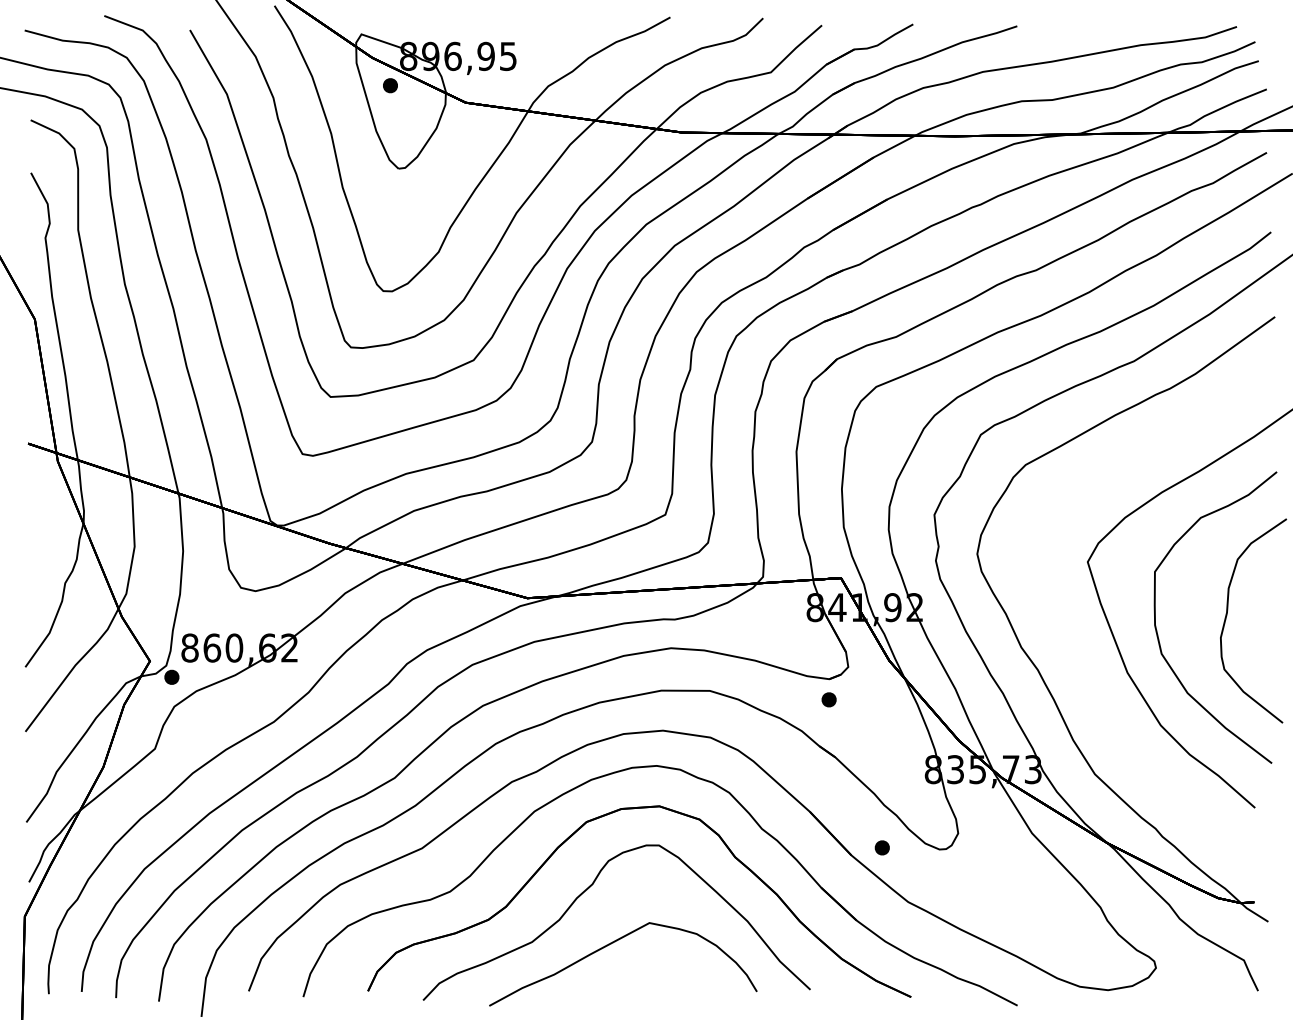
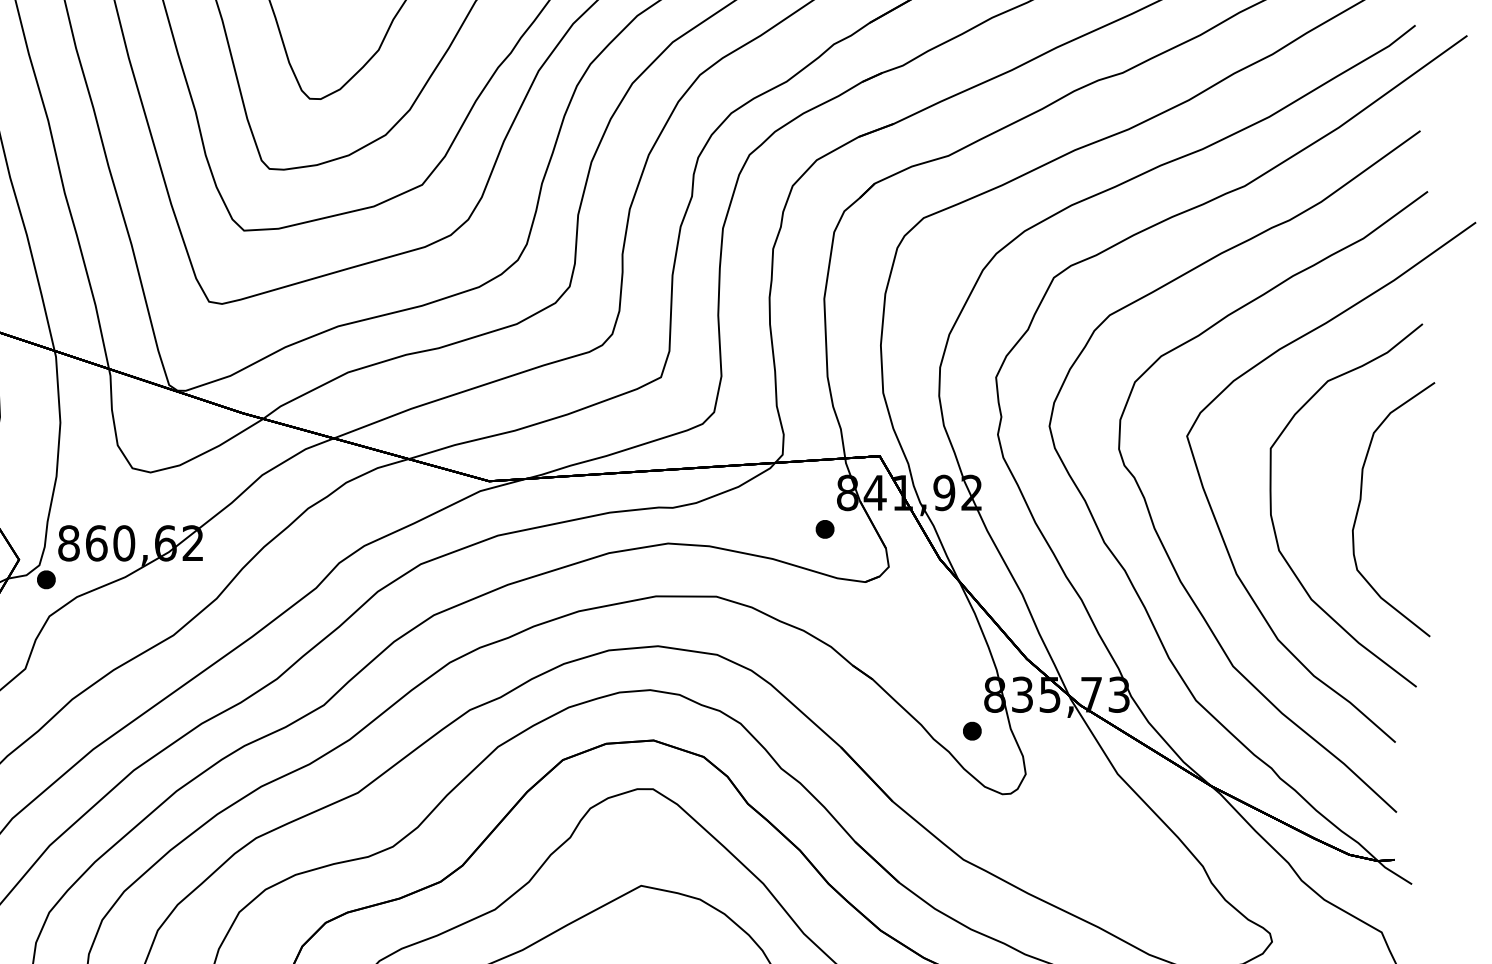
curve: (1072, 655) -> (1168, 552), added
part: (828, 699) -> (824, 528), moved
part: (881, 847) -> (971, 730), moved

